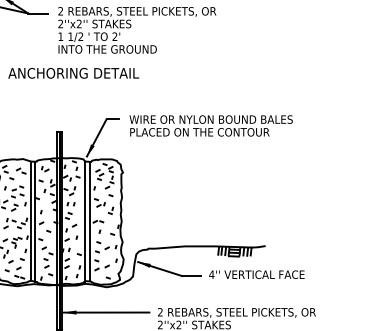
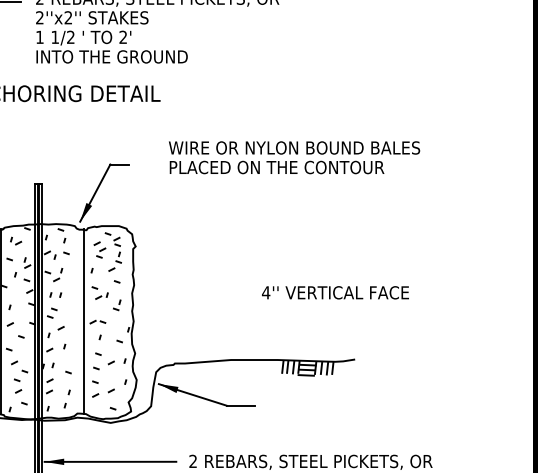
text: (210, 125) -> (293, 157), moved
line: (85, 221) -> (77, 321), removed
text: (256, 274) -> (334, 292), moved

